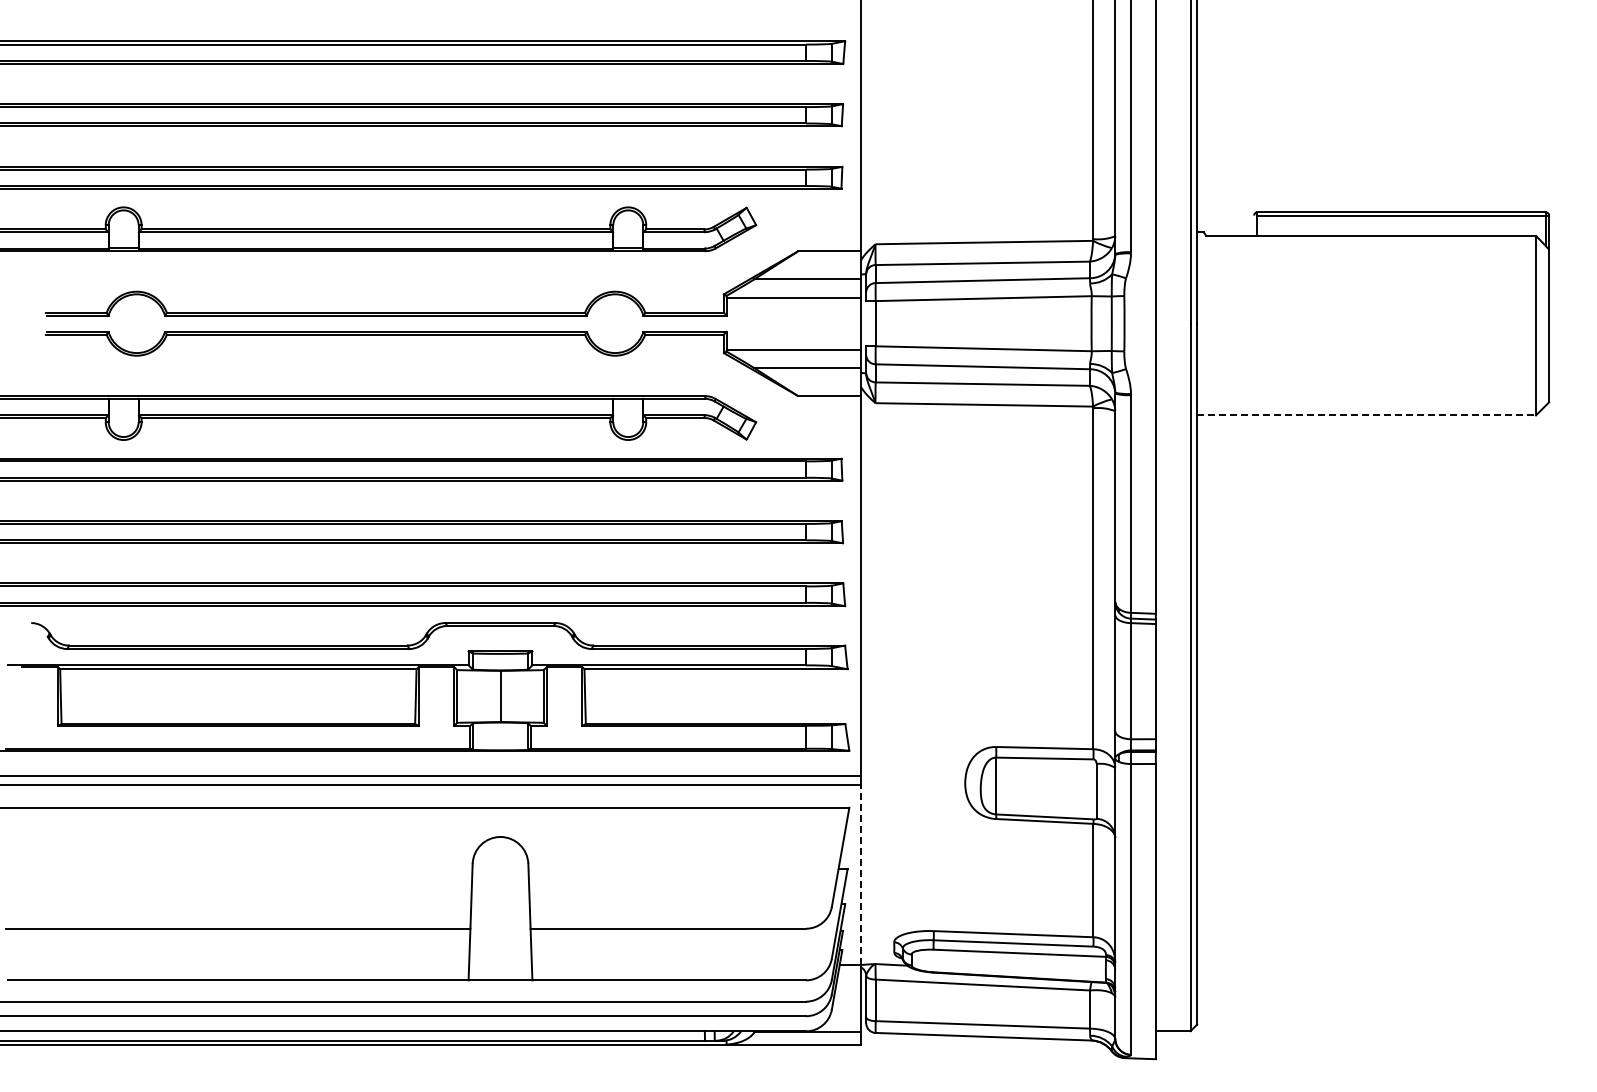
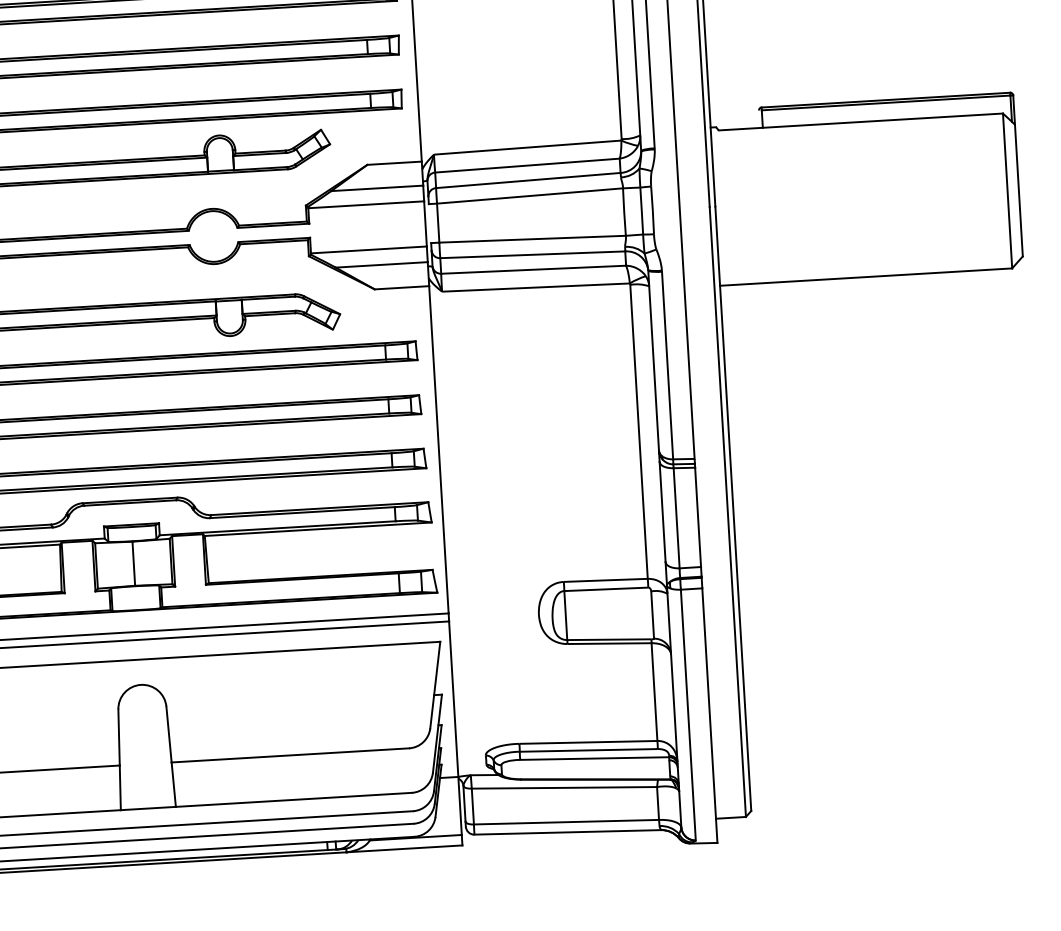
line: (1367, 415) -> (866, 277), dashed -> solid
line: (860, 874) -> (453, 698), dashed -> solid

